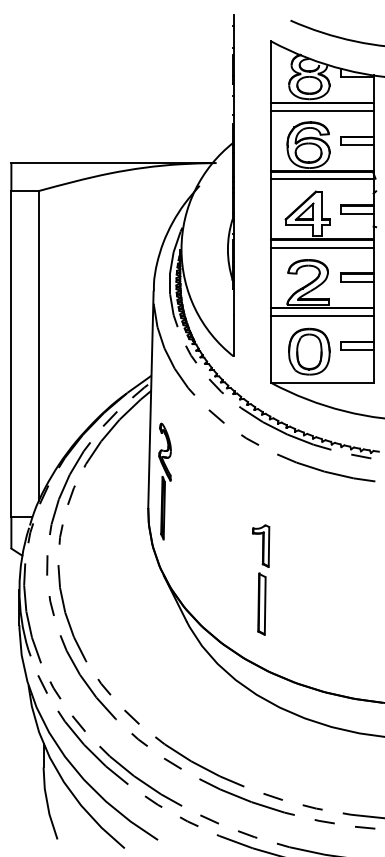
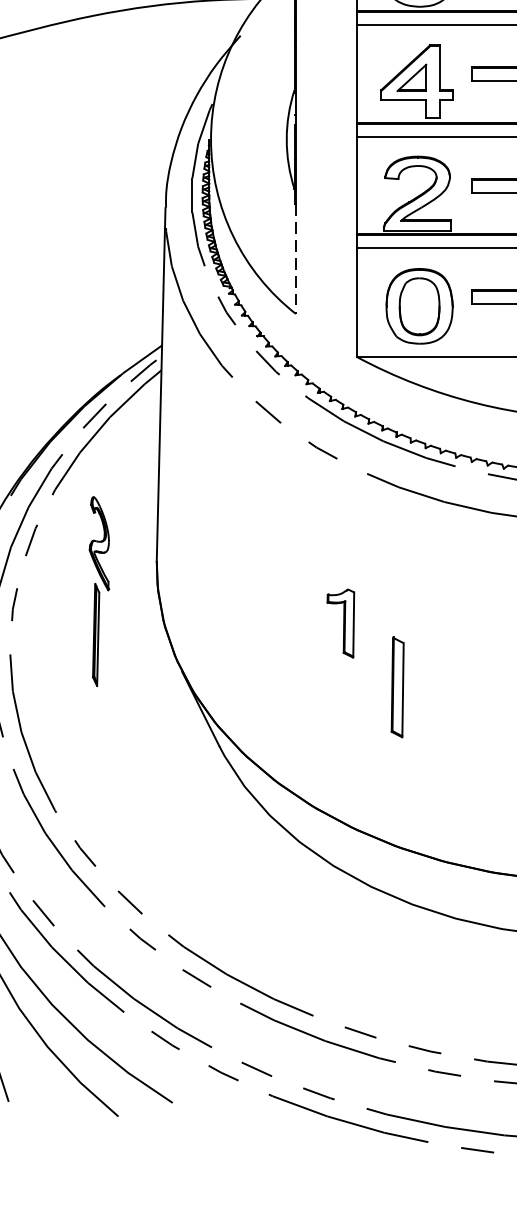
line: (233, 322) -> (295, 258), solid -> dashed
part: (164, 481) -> (98, 591), moved
part: (261, 603) -> (396, 686), moved

